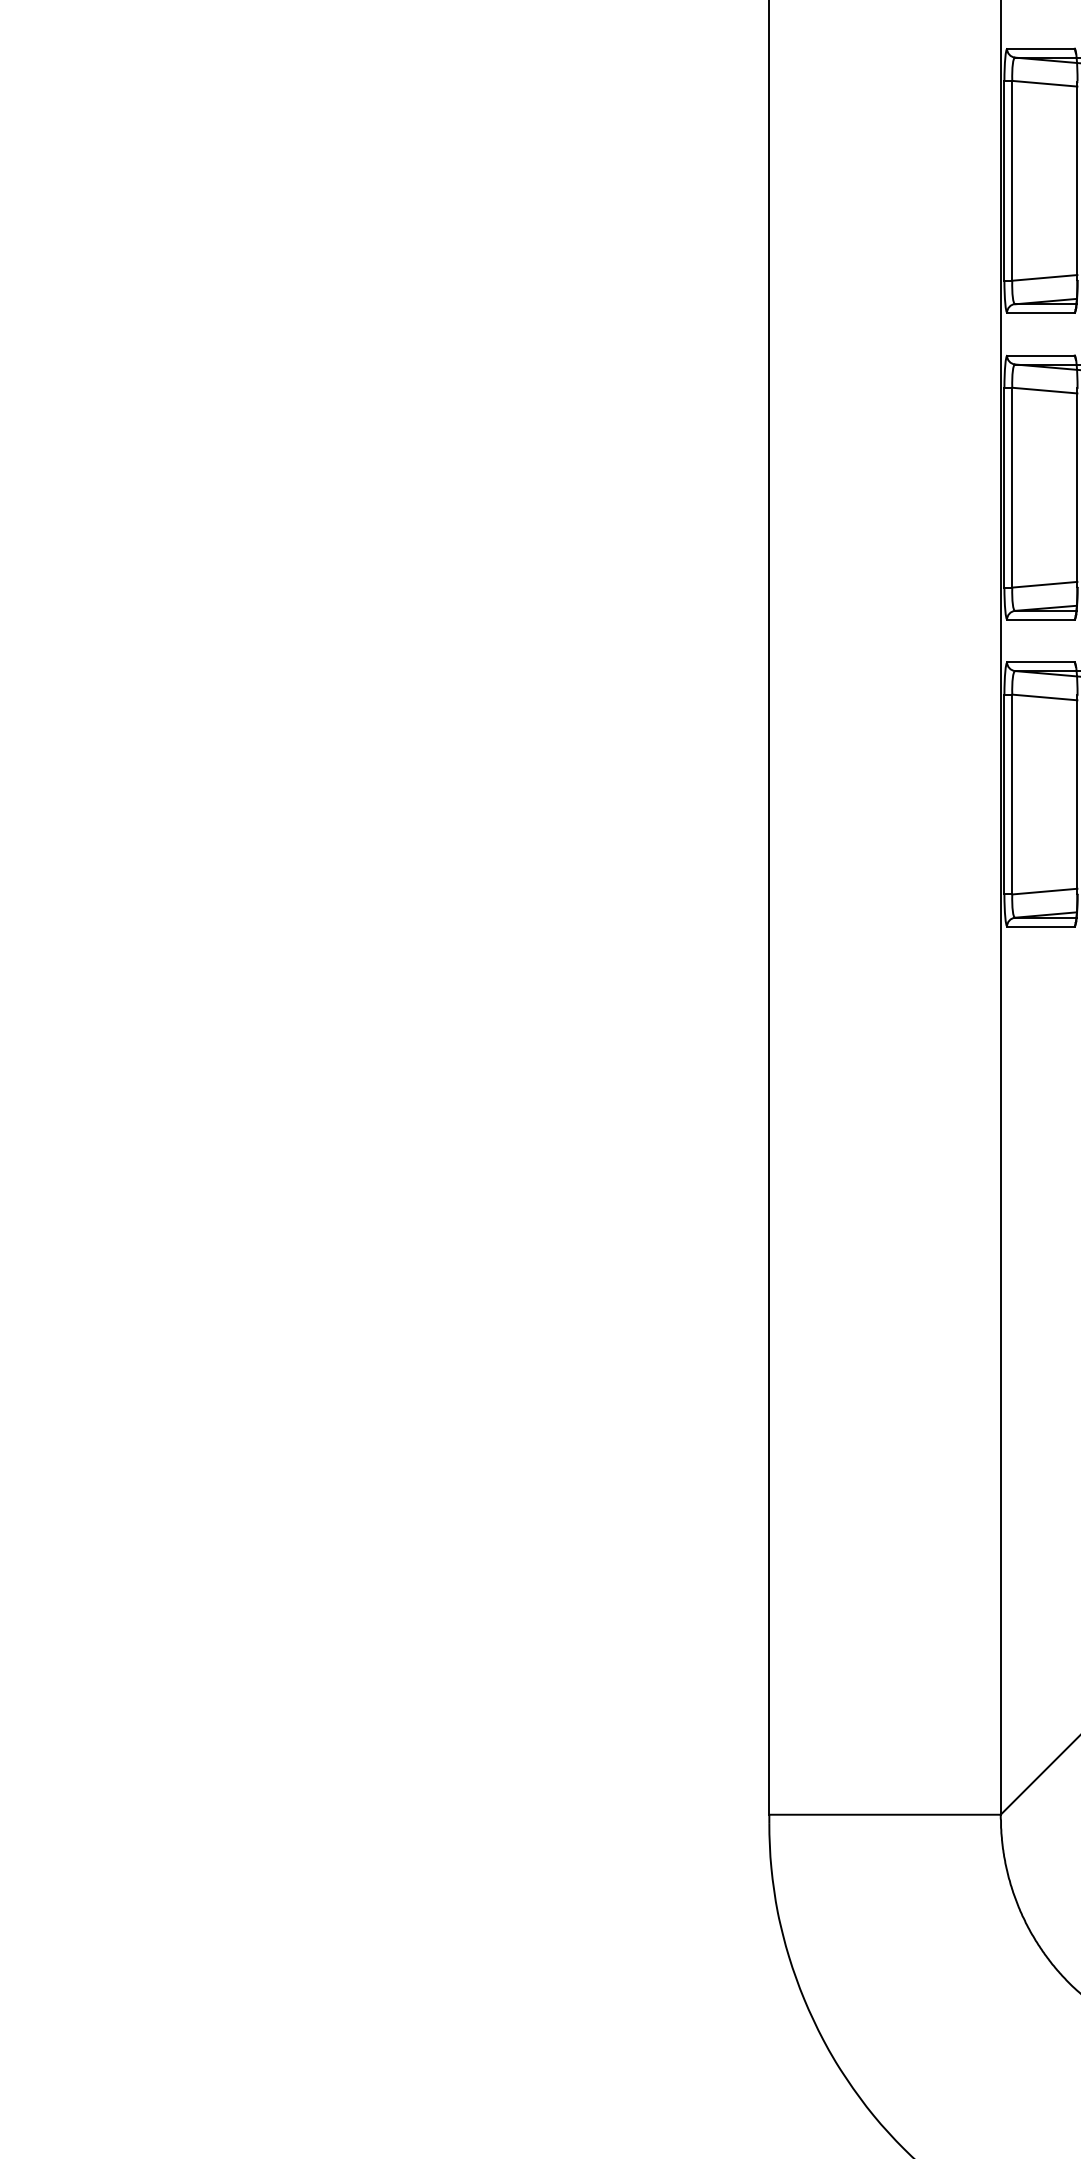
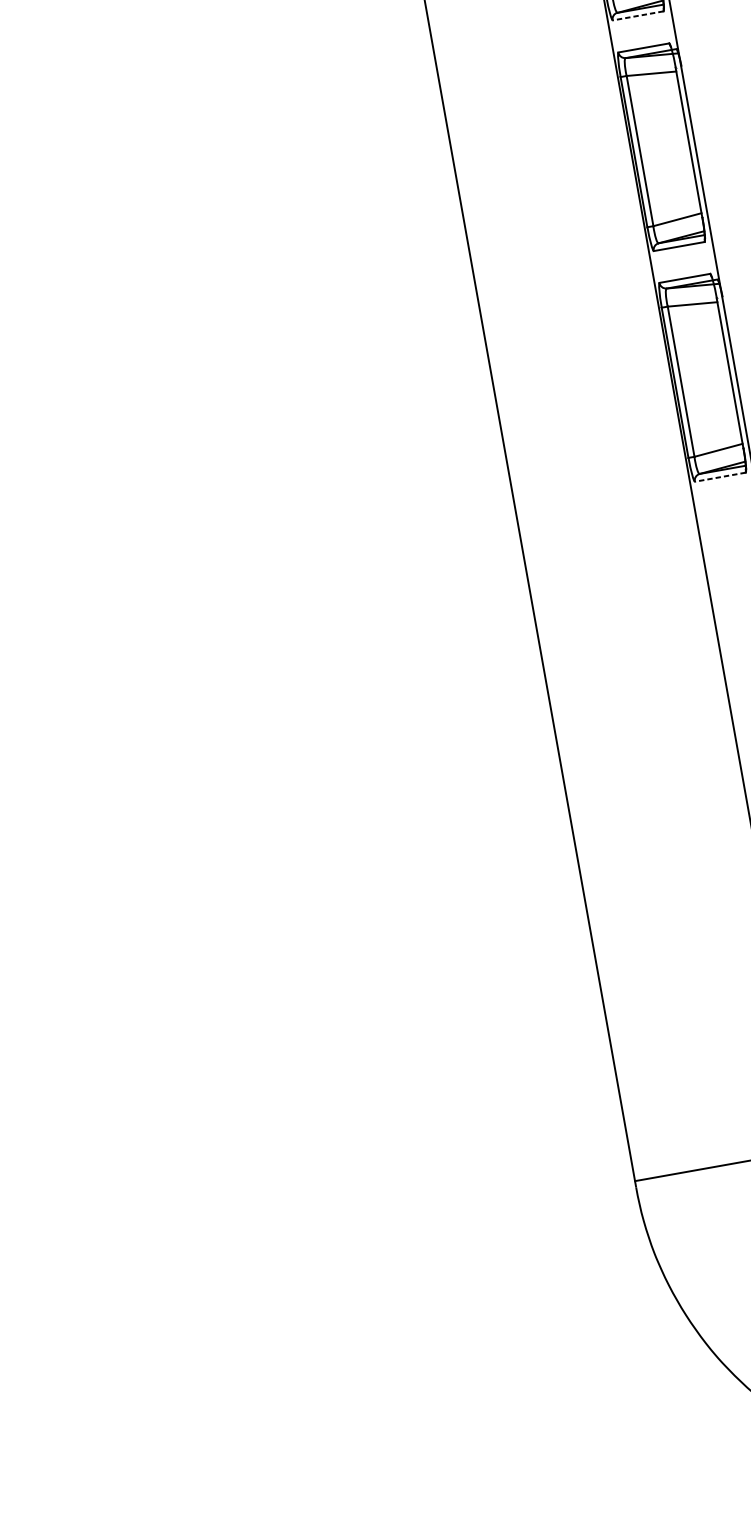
line: (1040, 312) -> (637, 15), solid -> dashed
line: (1040, 926) -> (719, 477), solid -> dashed

